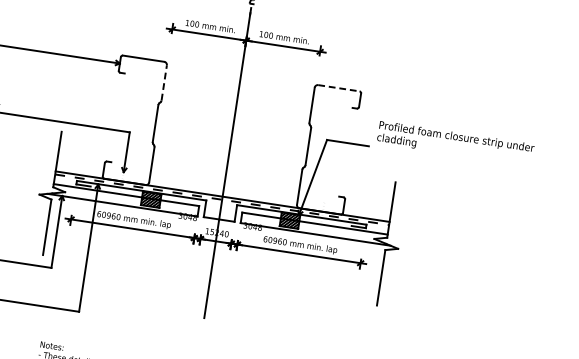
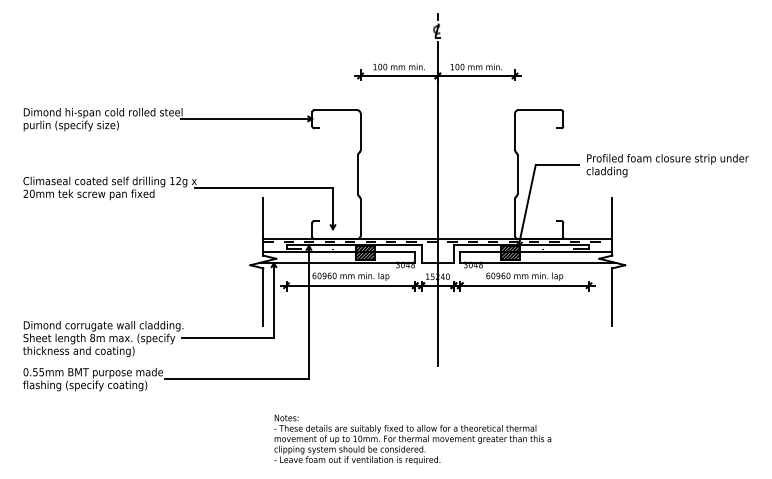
line: (164, 82) -> (360, 131), dashed -> solid
line: (338, 88) -> (539, 110), dashed -> solid
text: (455, 143) -> (667, 165), moved

